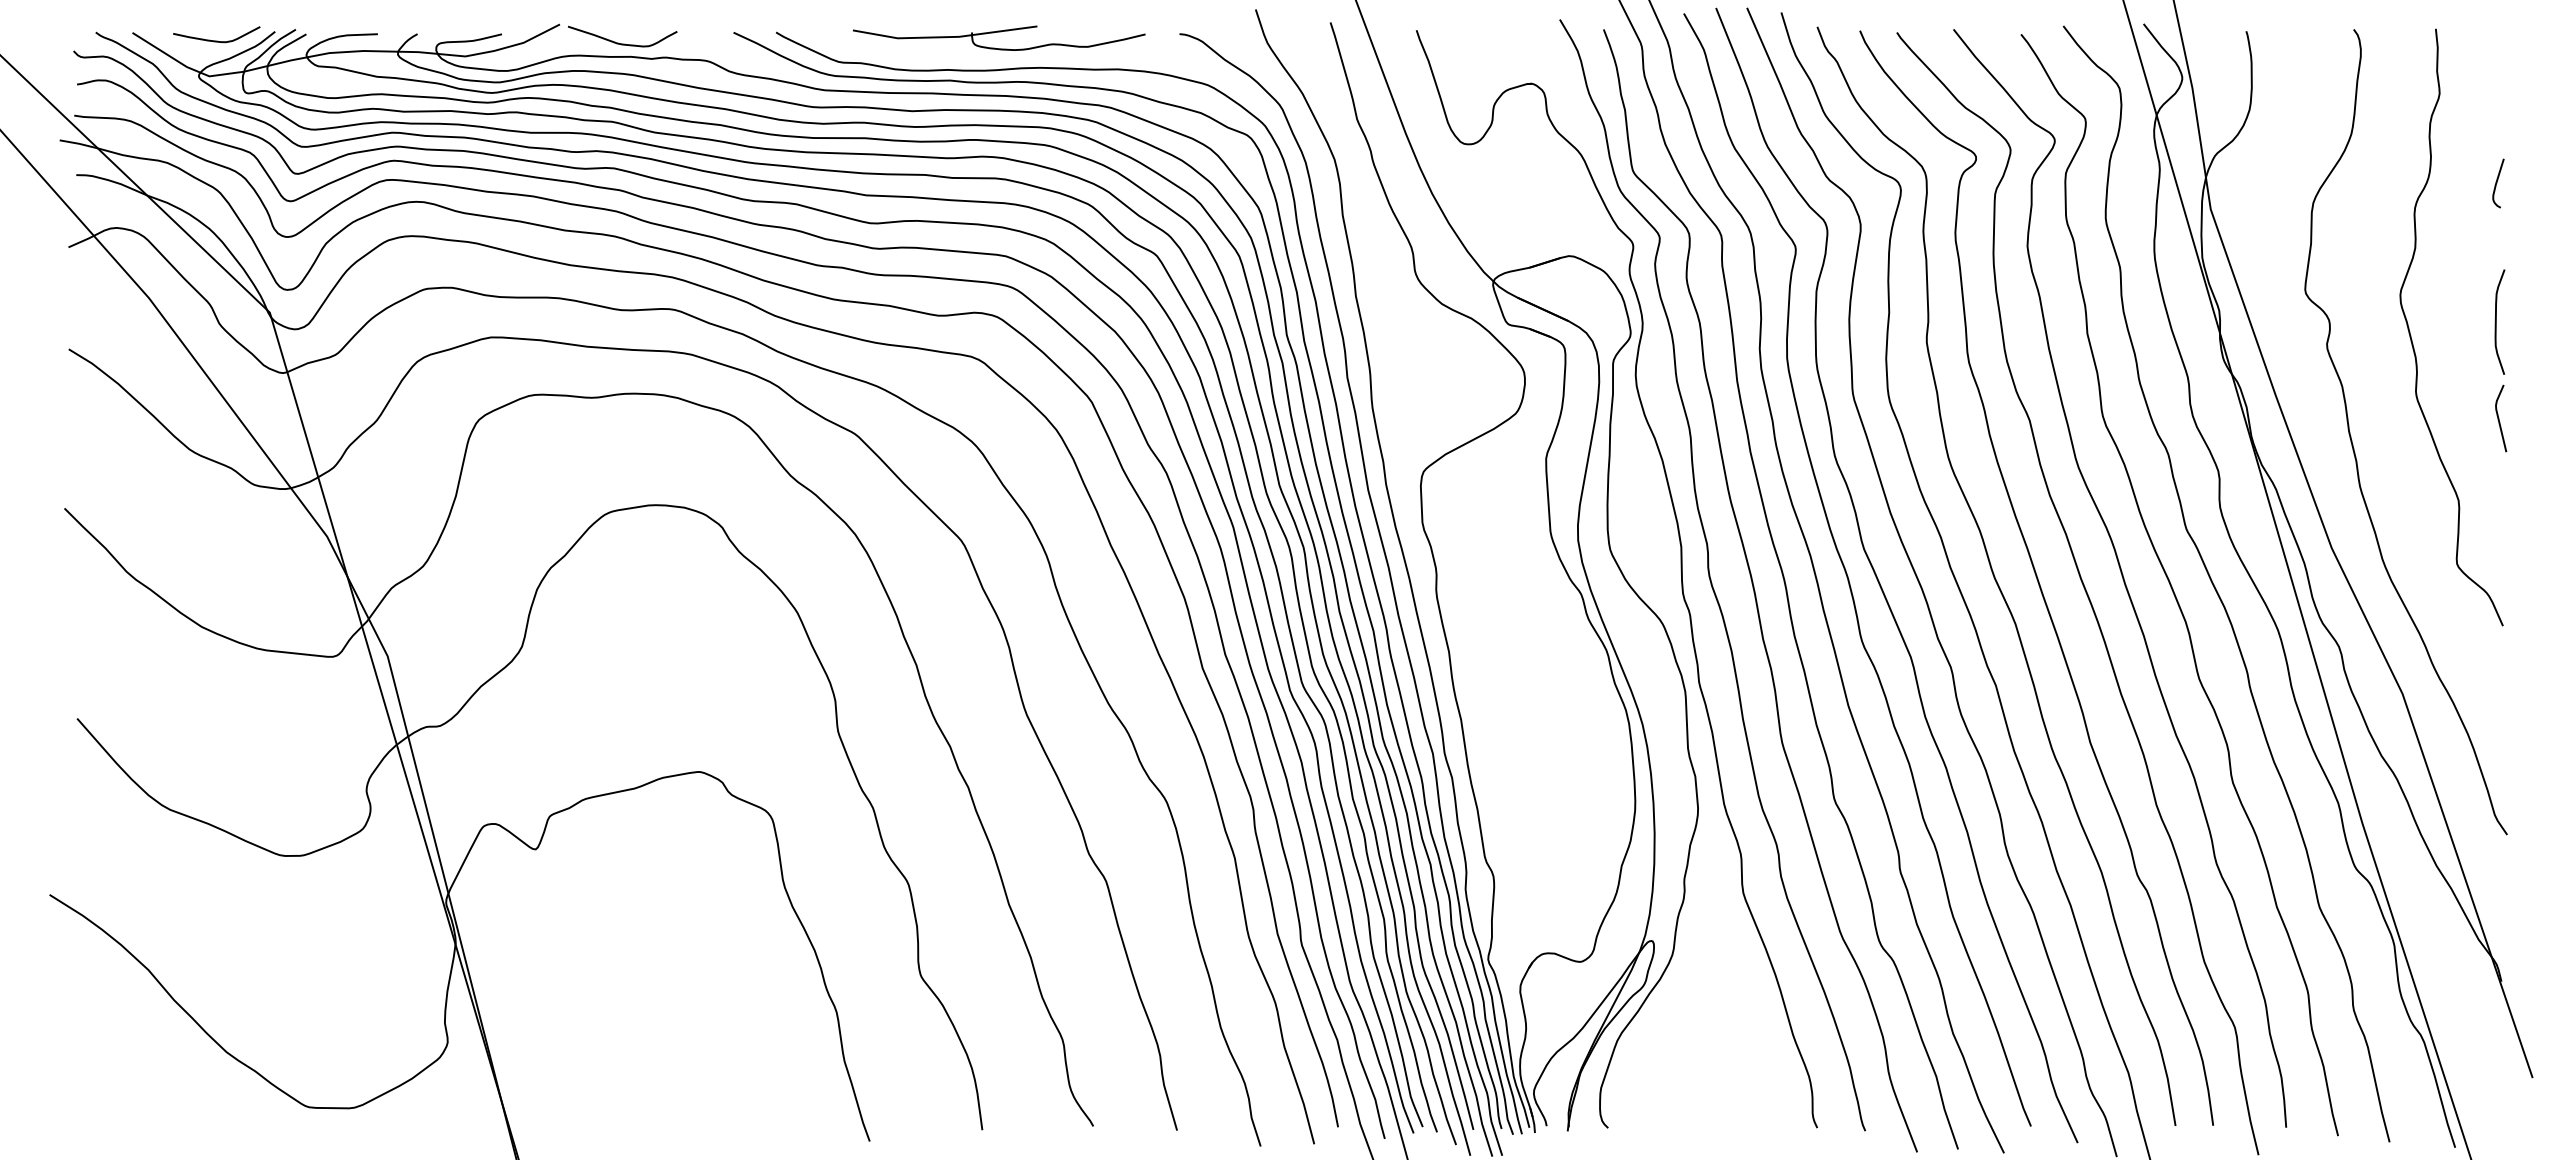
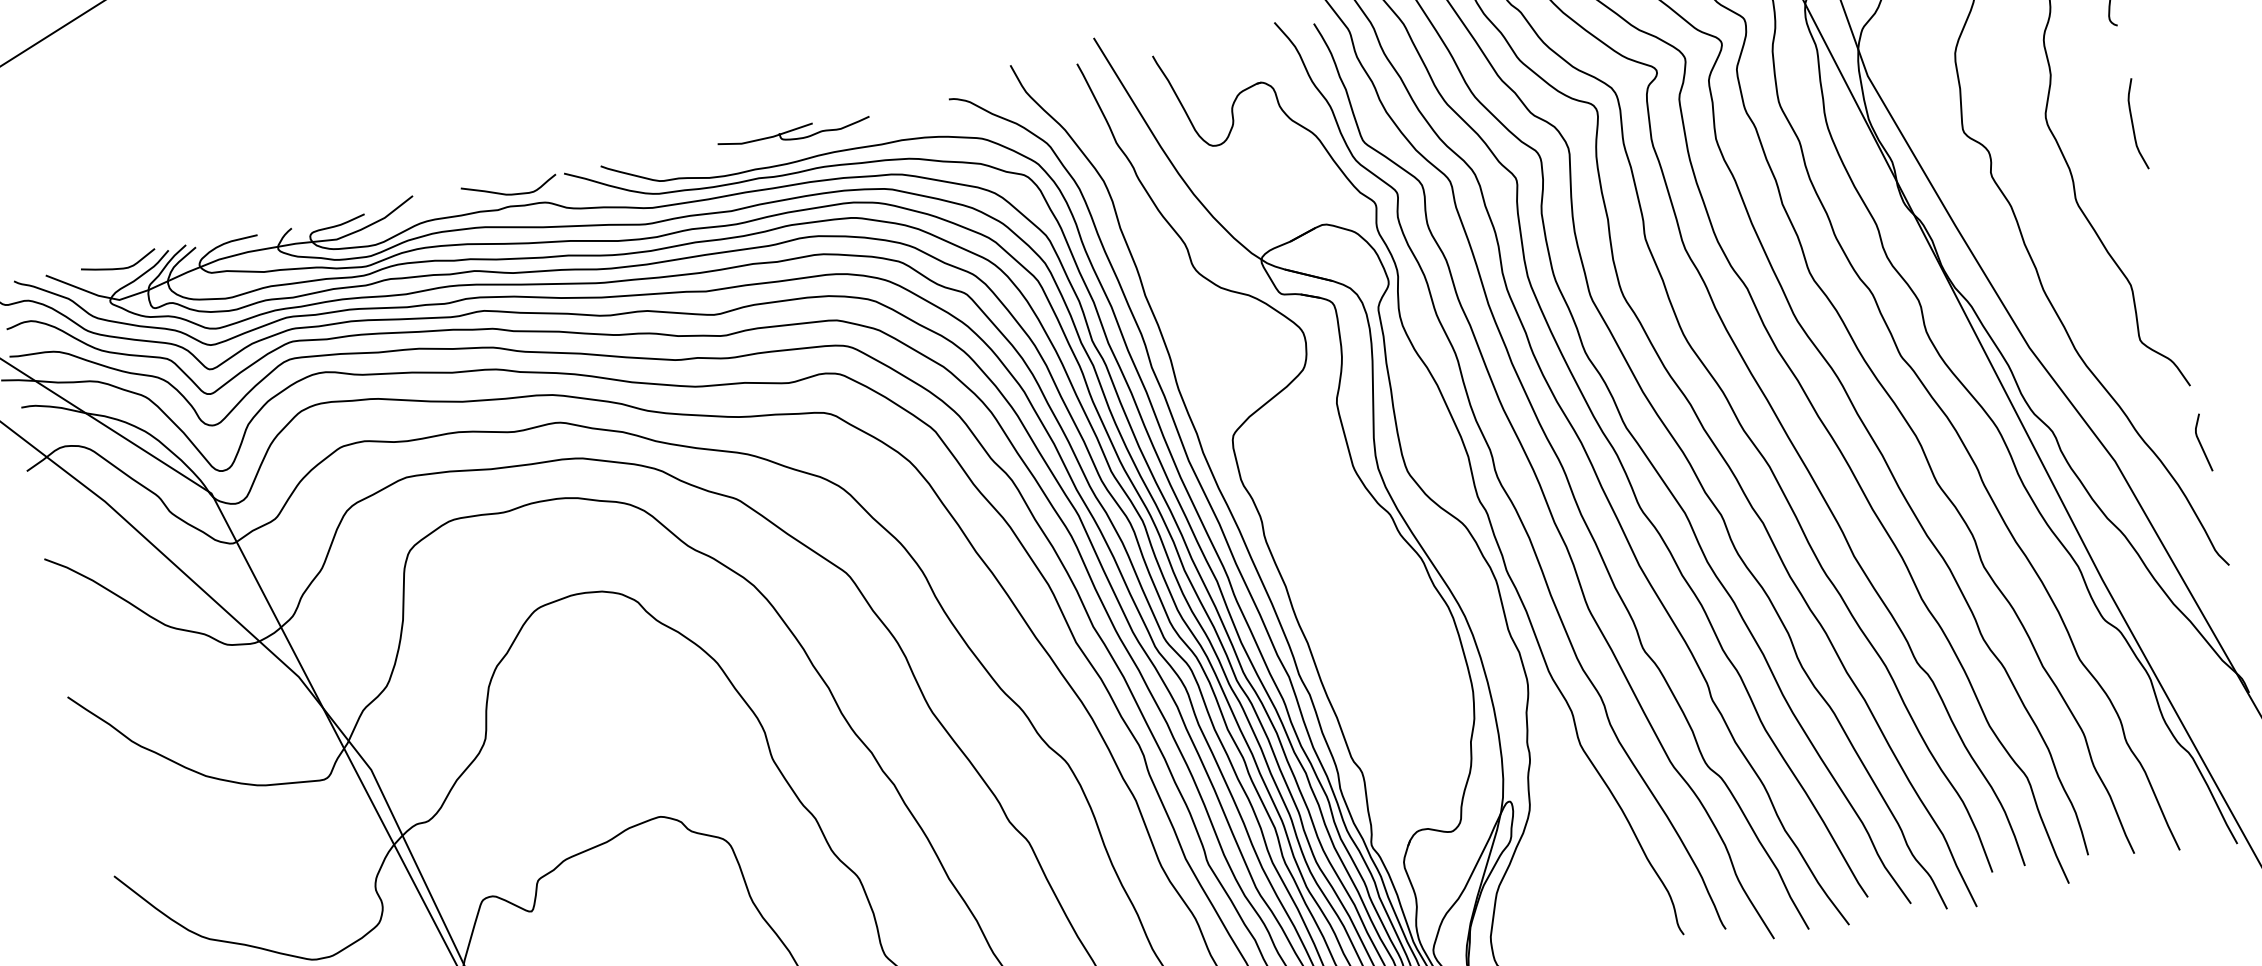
part: (999, 37) -> (794, 132), size x0.6
curve: (622, 43) -> (510, 193), moved
line: (2499, 418) -> (2201, 443), moved

